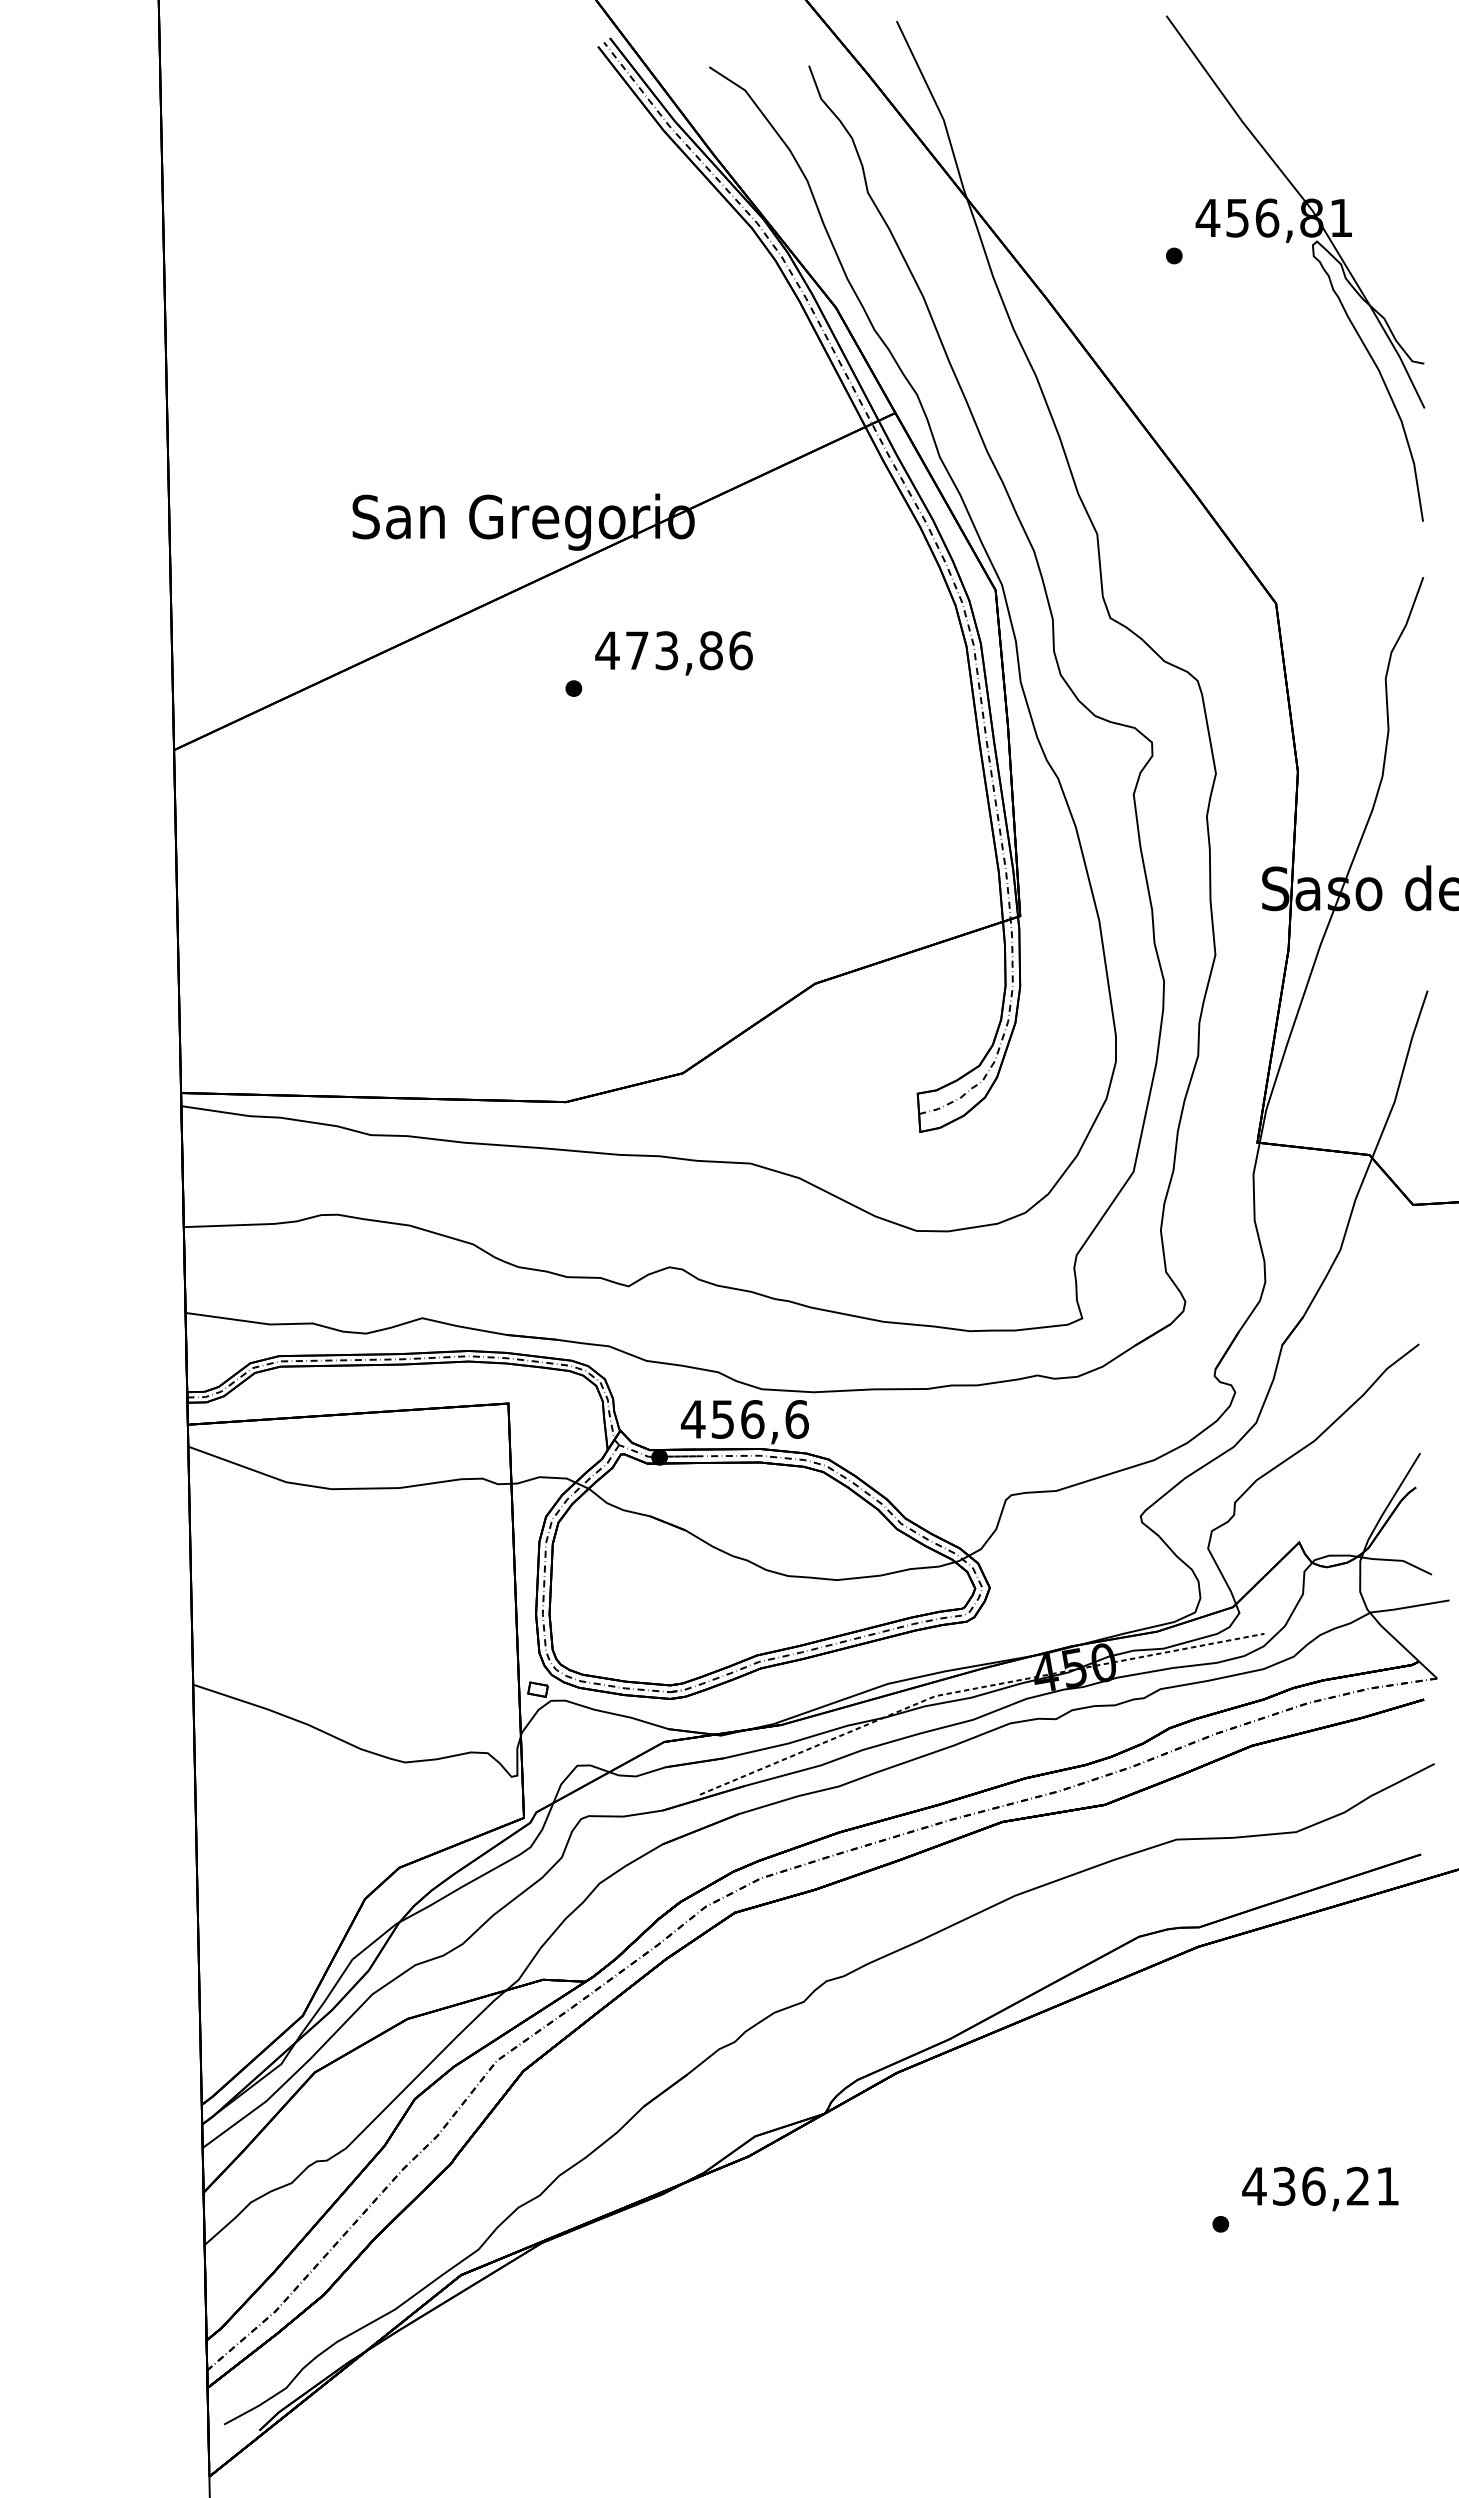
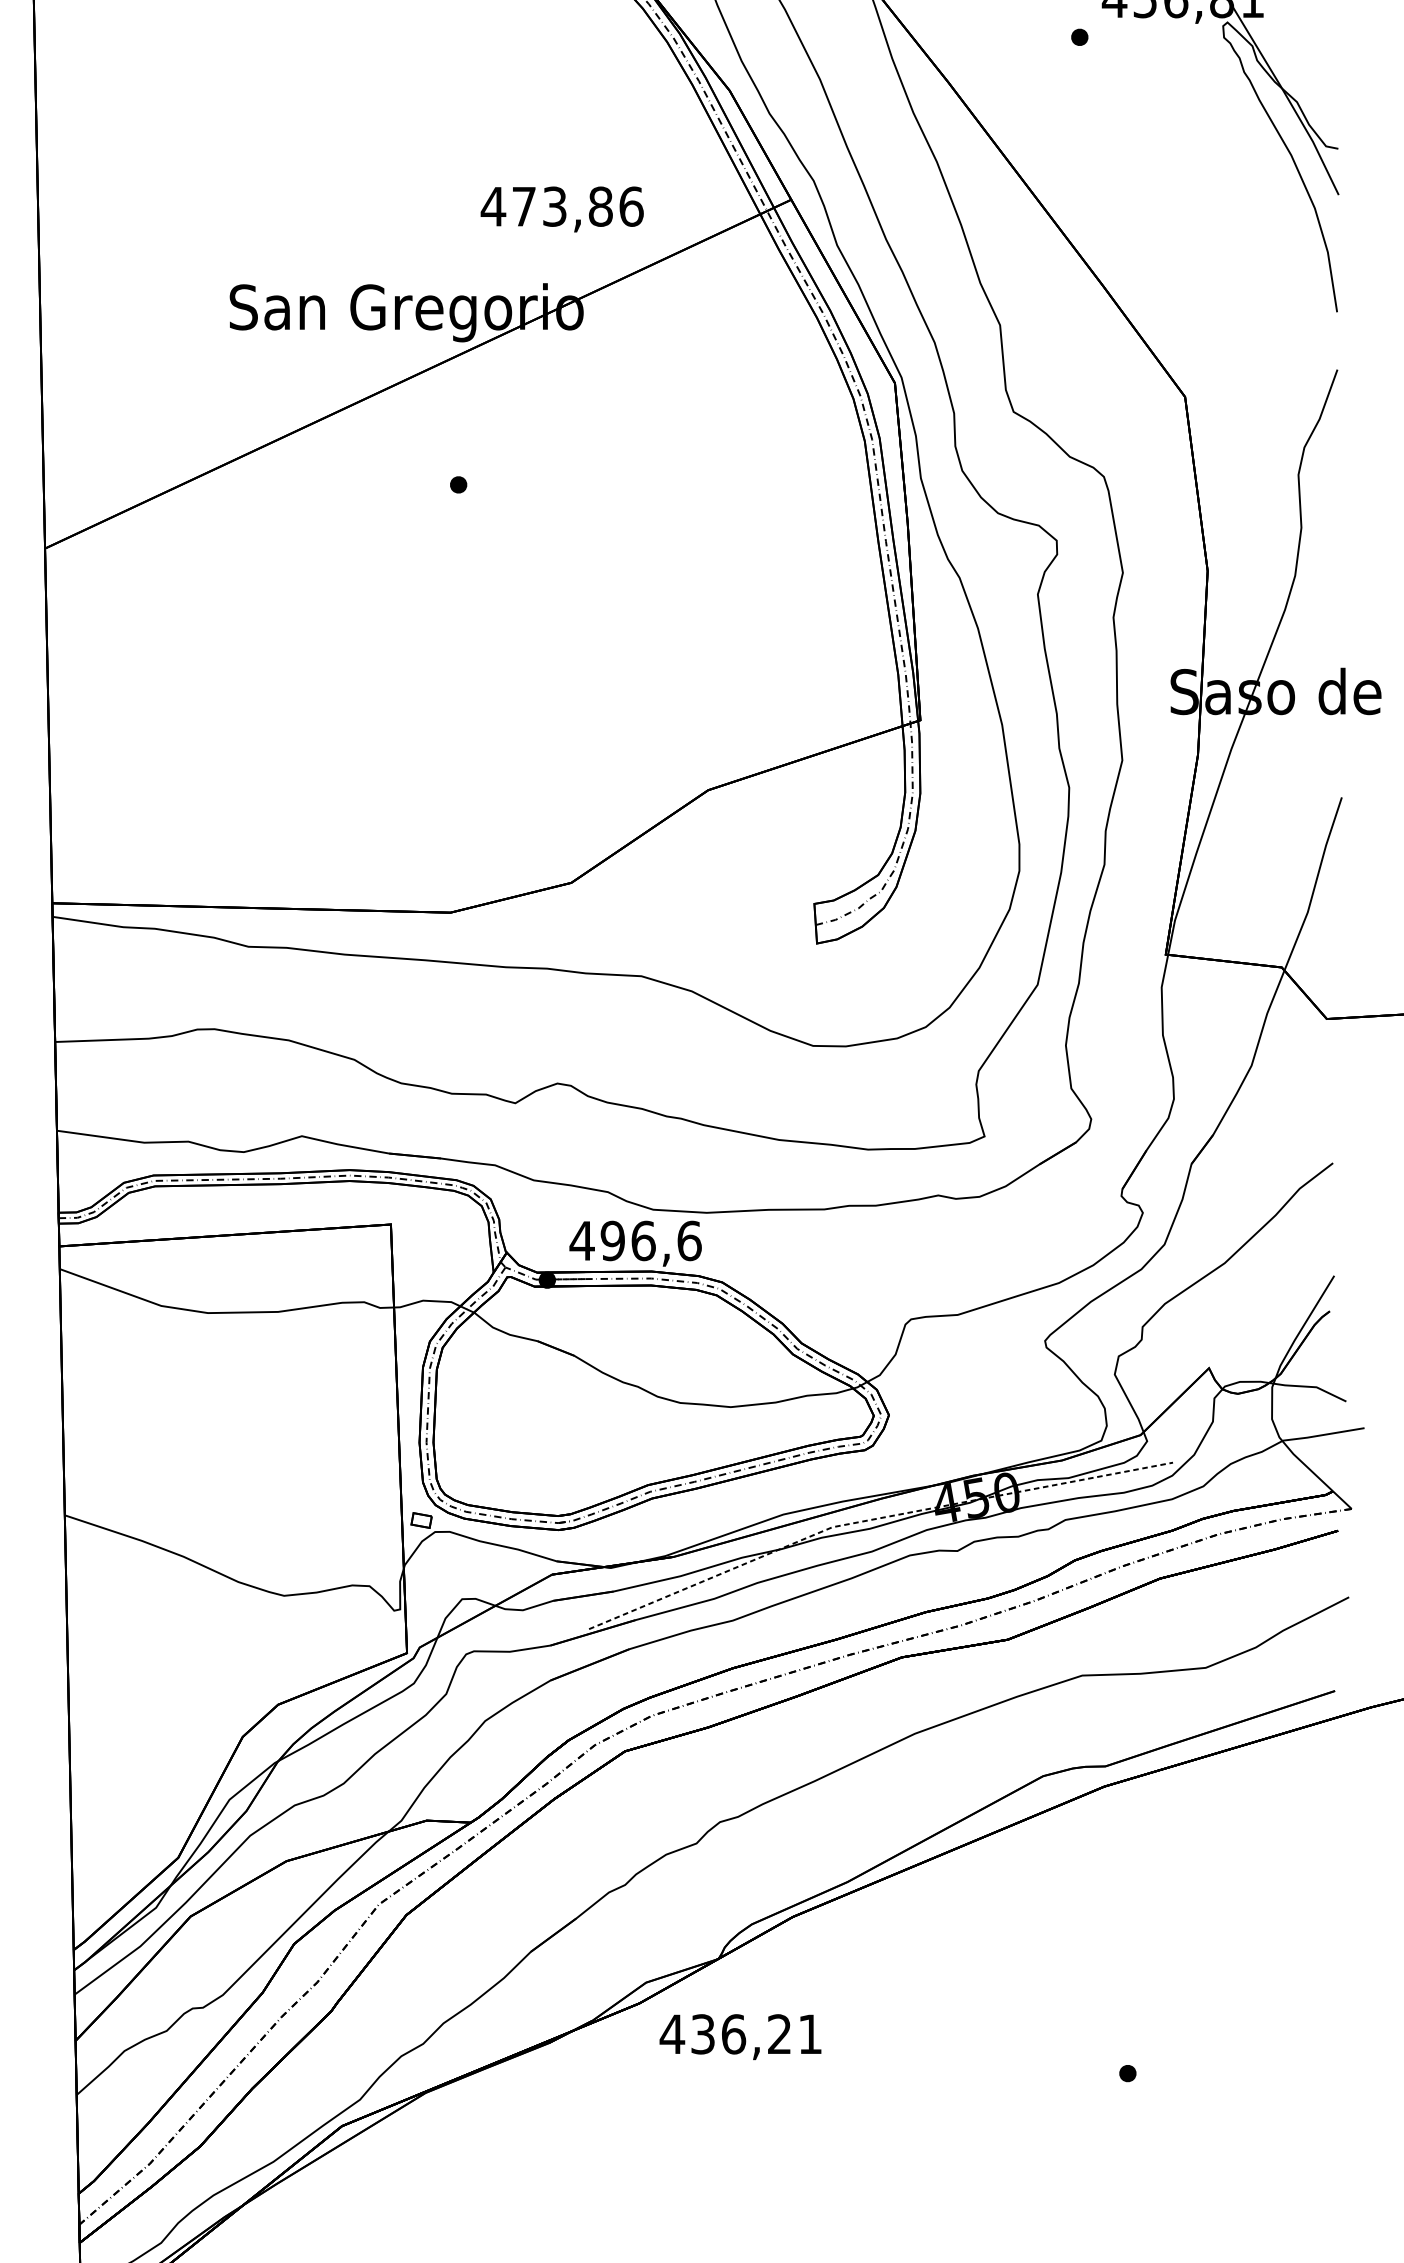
text: (673, 653) -> (561, 209), moved
text: (722, 1419) -> (612, 1241), 456,6 -> 496,6
text: (1320, 2188) -> (740, 2036), moved

